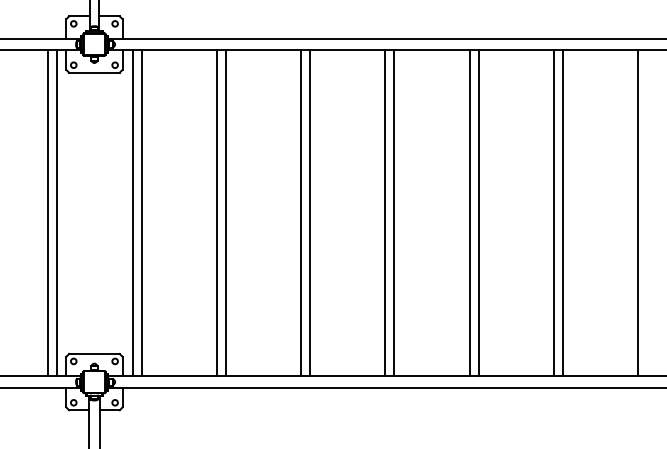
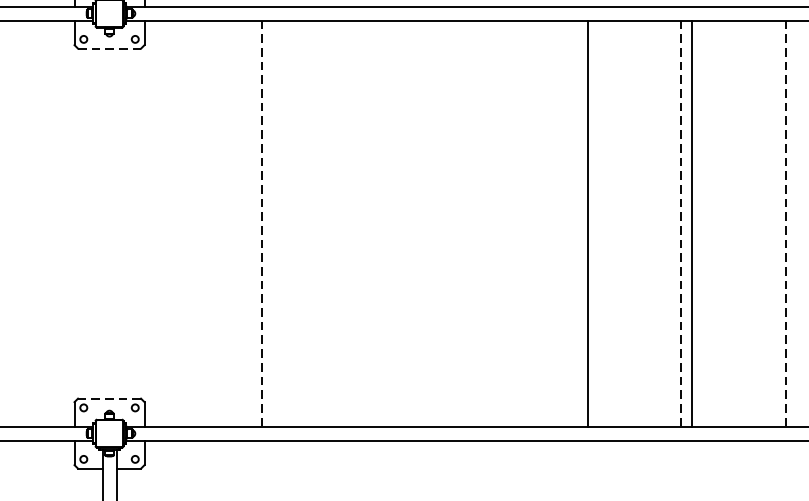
line: (94, 72) -> (109, 48), solid -> dashed
line: (47, 213) -> (51, 223), removed
line: (56, 213) -> (62, 223), removed
line: (132, 213) -> (156, 223), removed
line: (141, 213) -> (168, 223), removed
line: (216, 213) -> (261, 223), solid -> dashed
line: (225, 213) -> (272, 223), removed
line: (301, 213) -> (367, 223), removed
line: (310, 213) -> (378, 223), removed
line: (385, 213) -> (471, 223), removed
line: (394, 213) -> (482, 223), removed
line: (469, 213) -> (576, 223), removed
line: (553, 213) -> (680, 223), solid -> dashed
line: (638, 213) -> (786, 223), solid -> dashed
line: (93, 353) -> (108, 398), solid -> dashed

